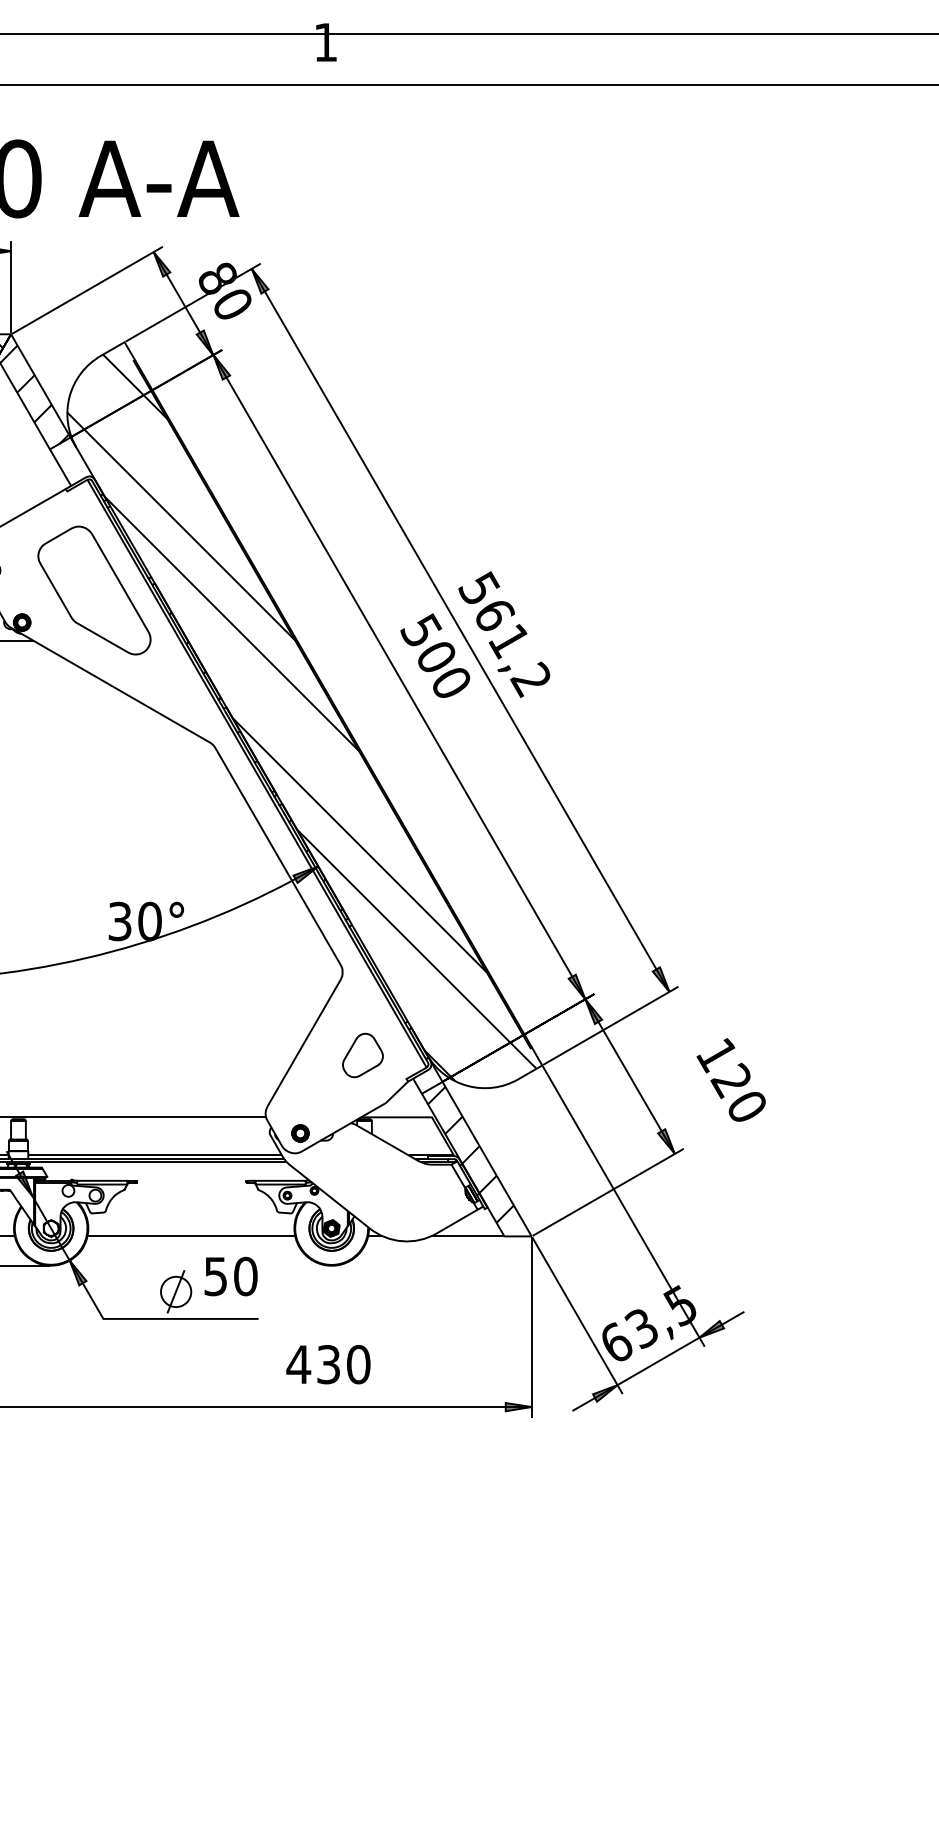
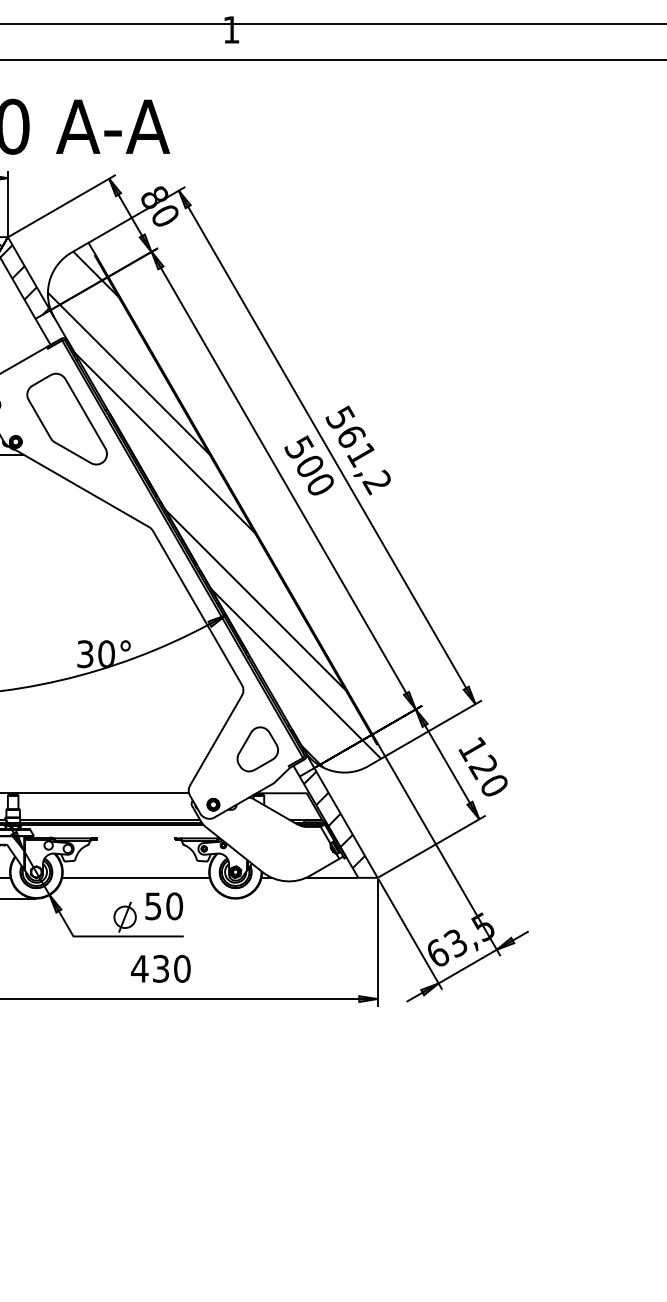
part: (362, 1055) -> (257, 749), size x1.43
text: (730, 1079) -> (482, 766), moved
text: (328, 1364) -> (160, 968), moved

